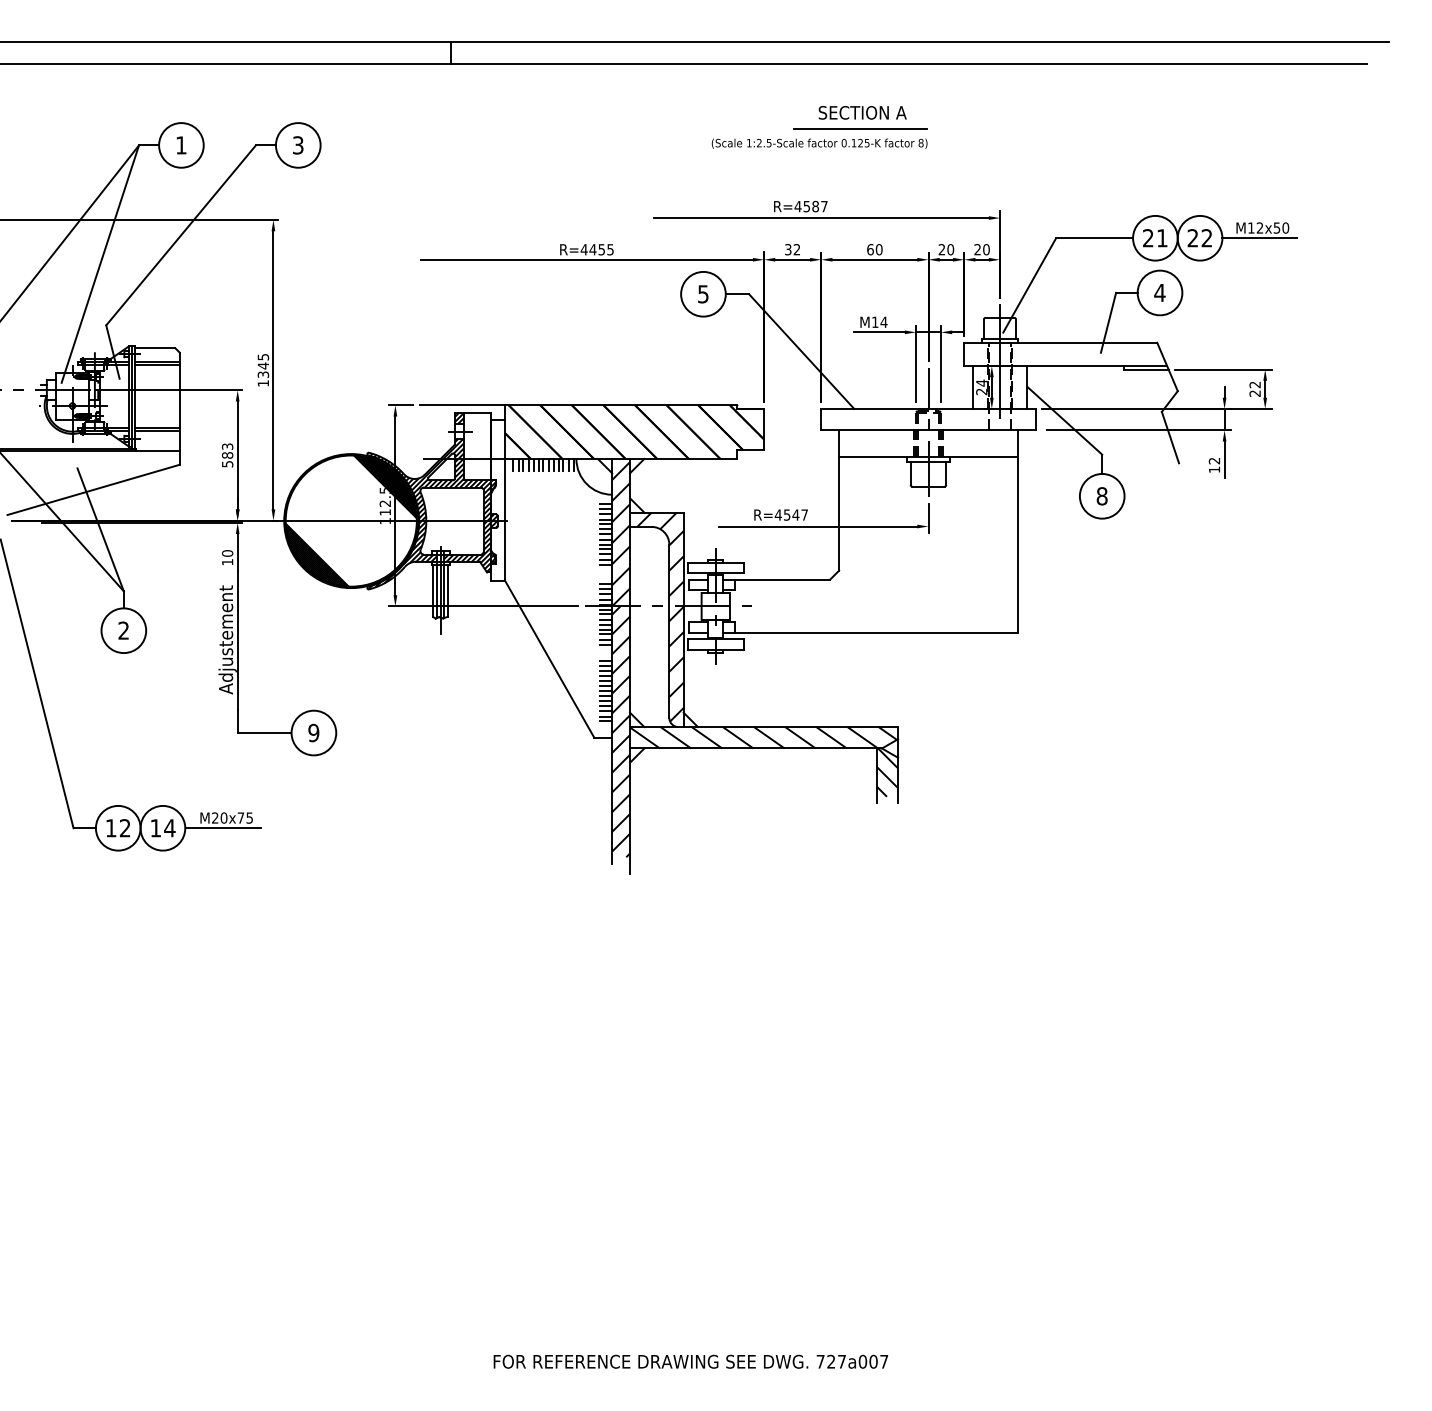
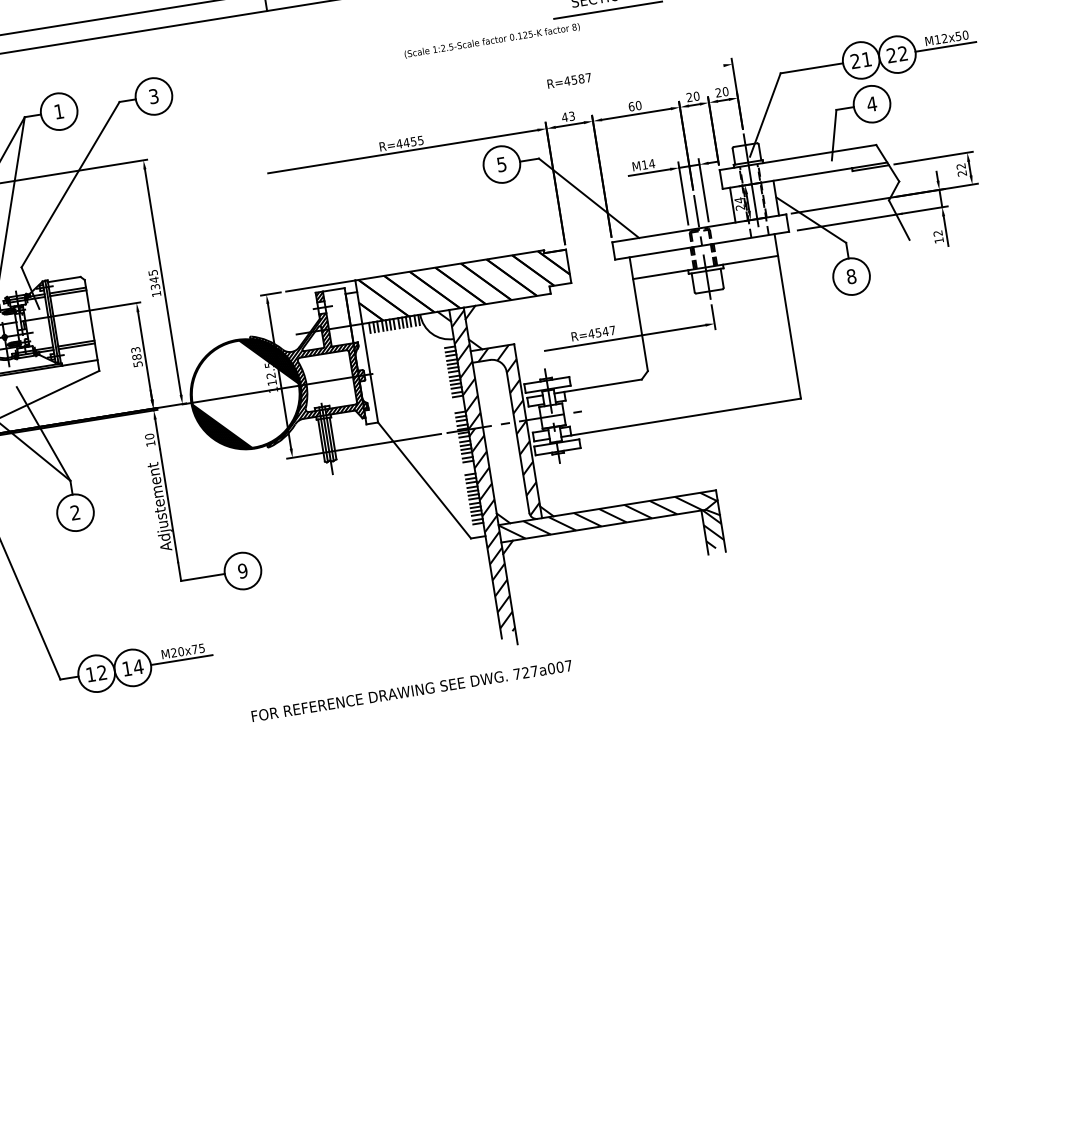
text: (819, 143) -> (492, 40), moved
line: (820, 218) -> (587, 87), removed
text: (792, 249) -> (568, 116), 32 -> 43
text: (690, 1361) -> (411, 690), moved

